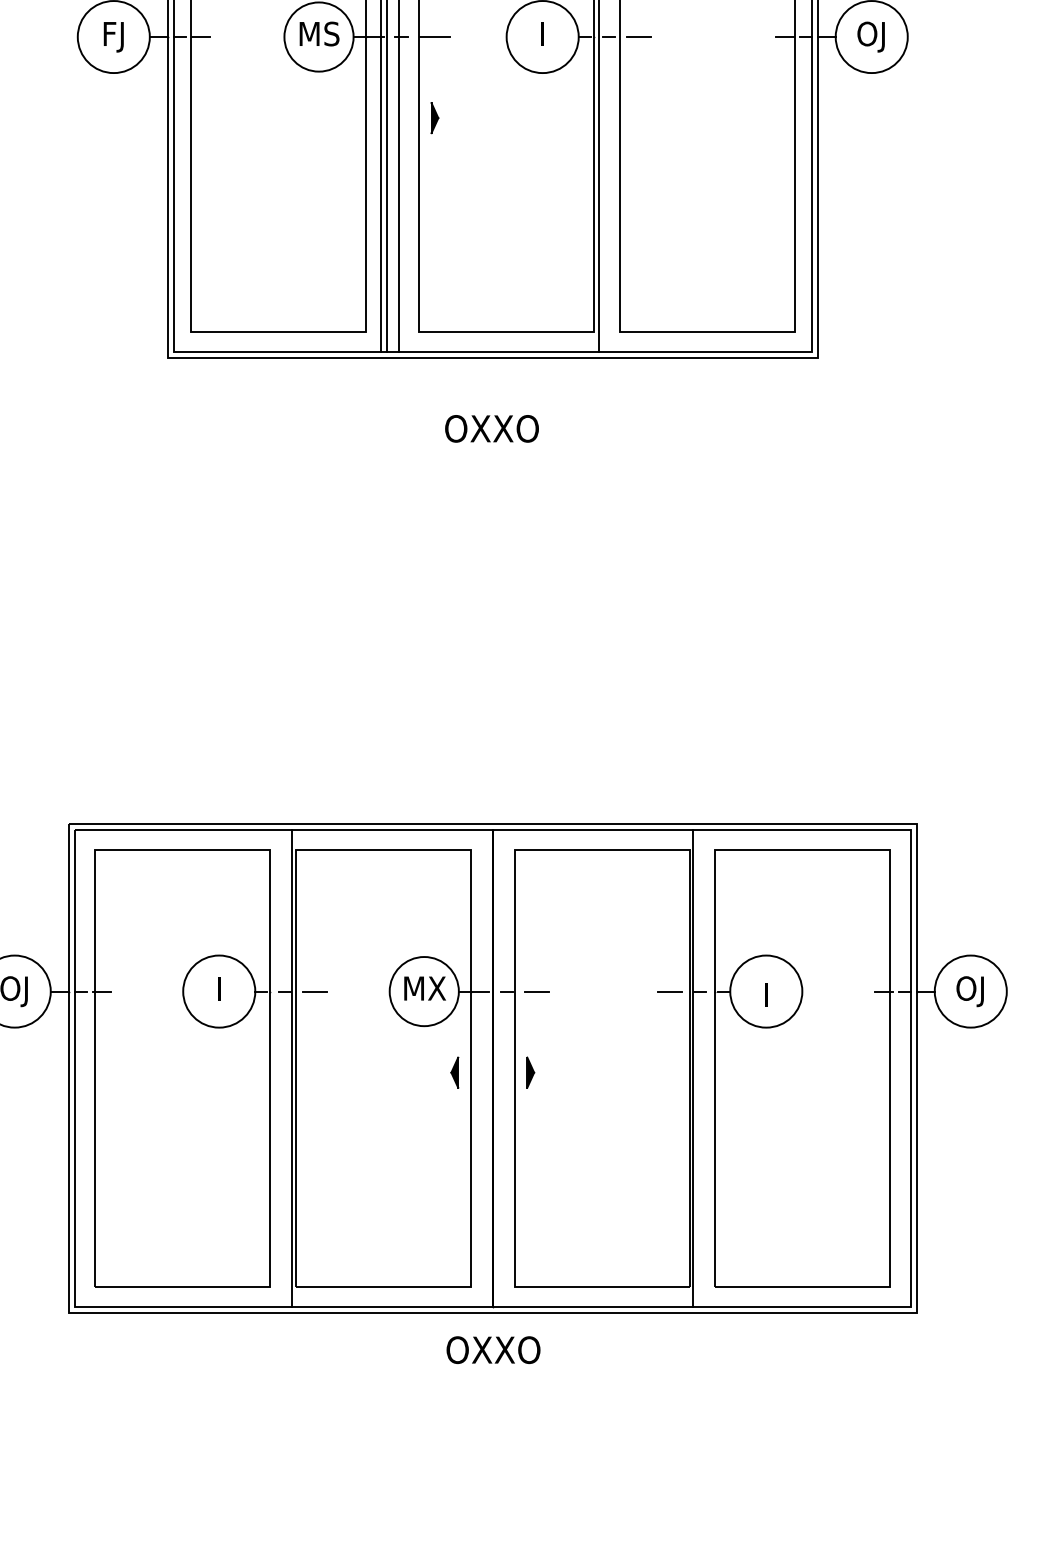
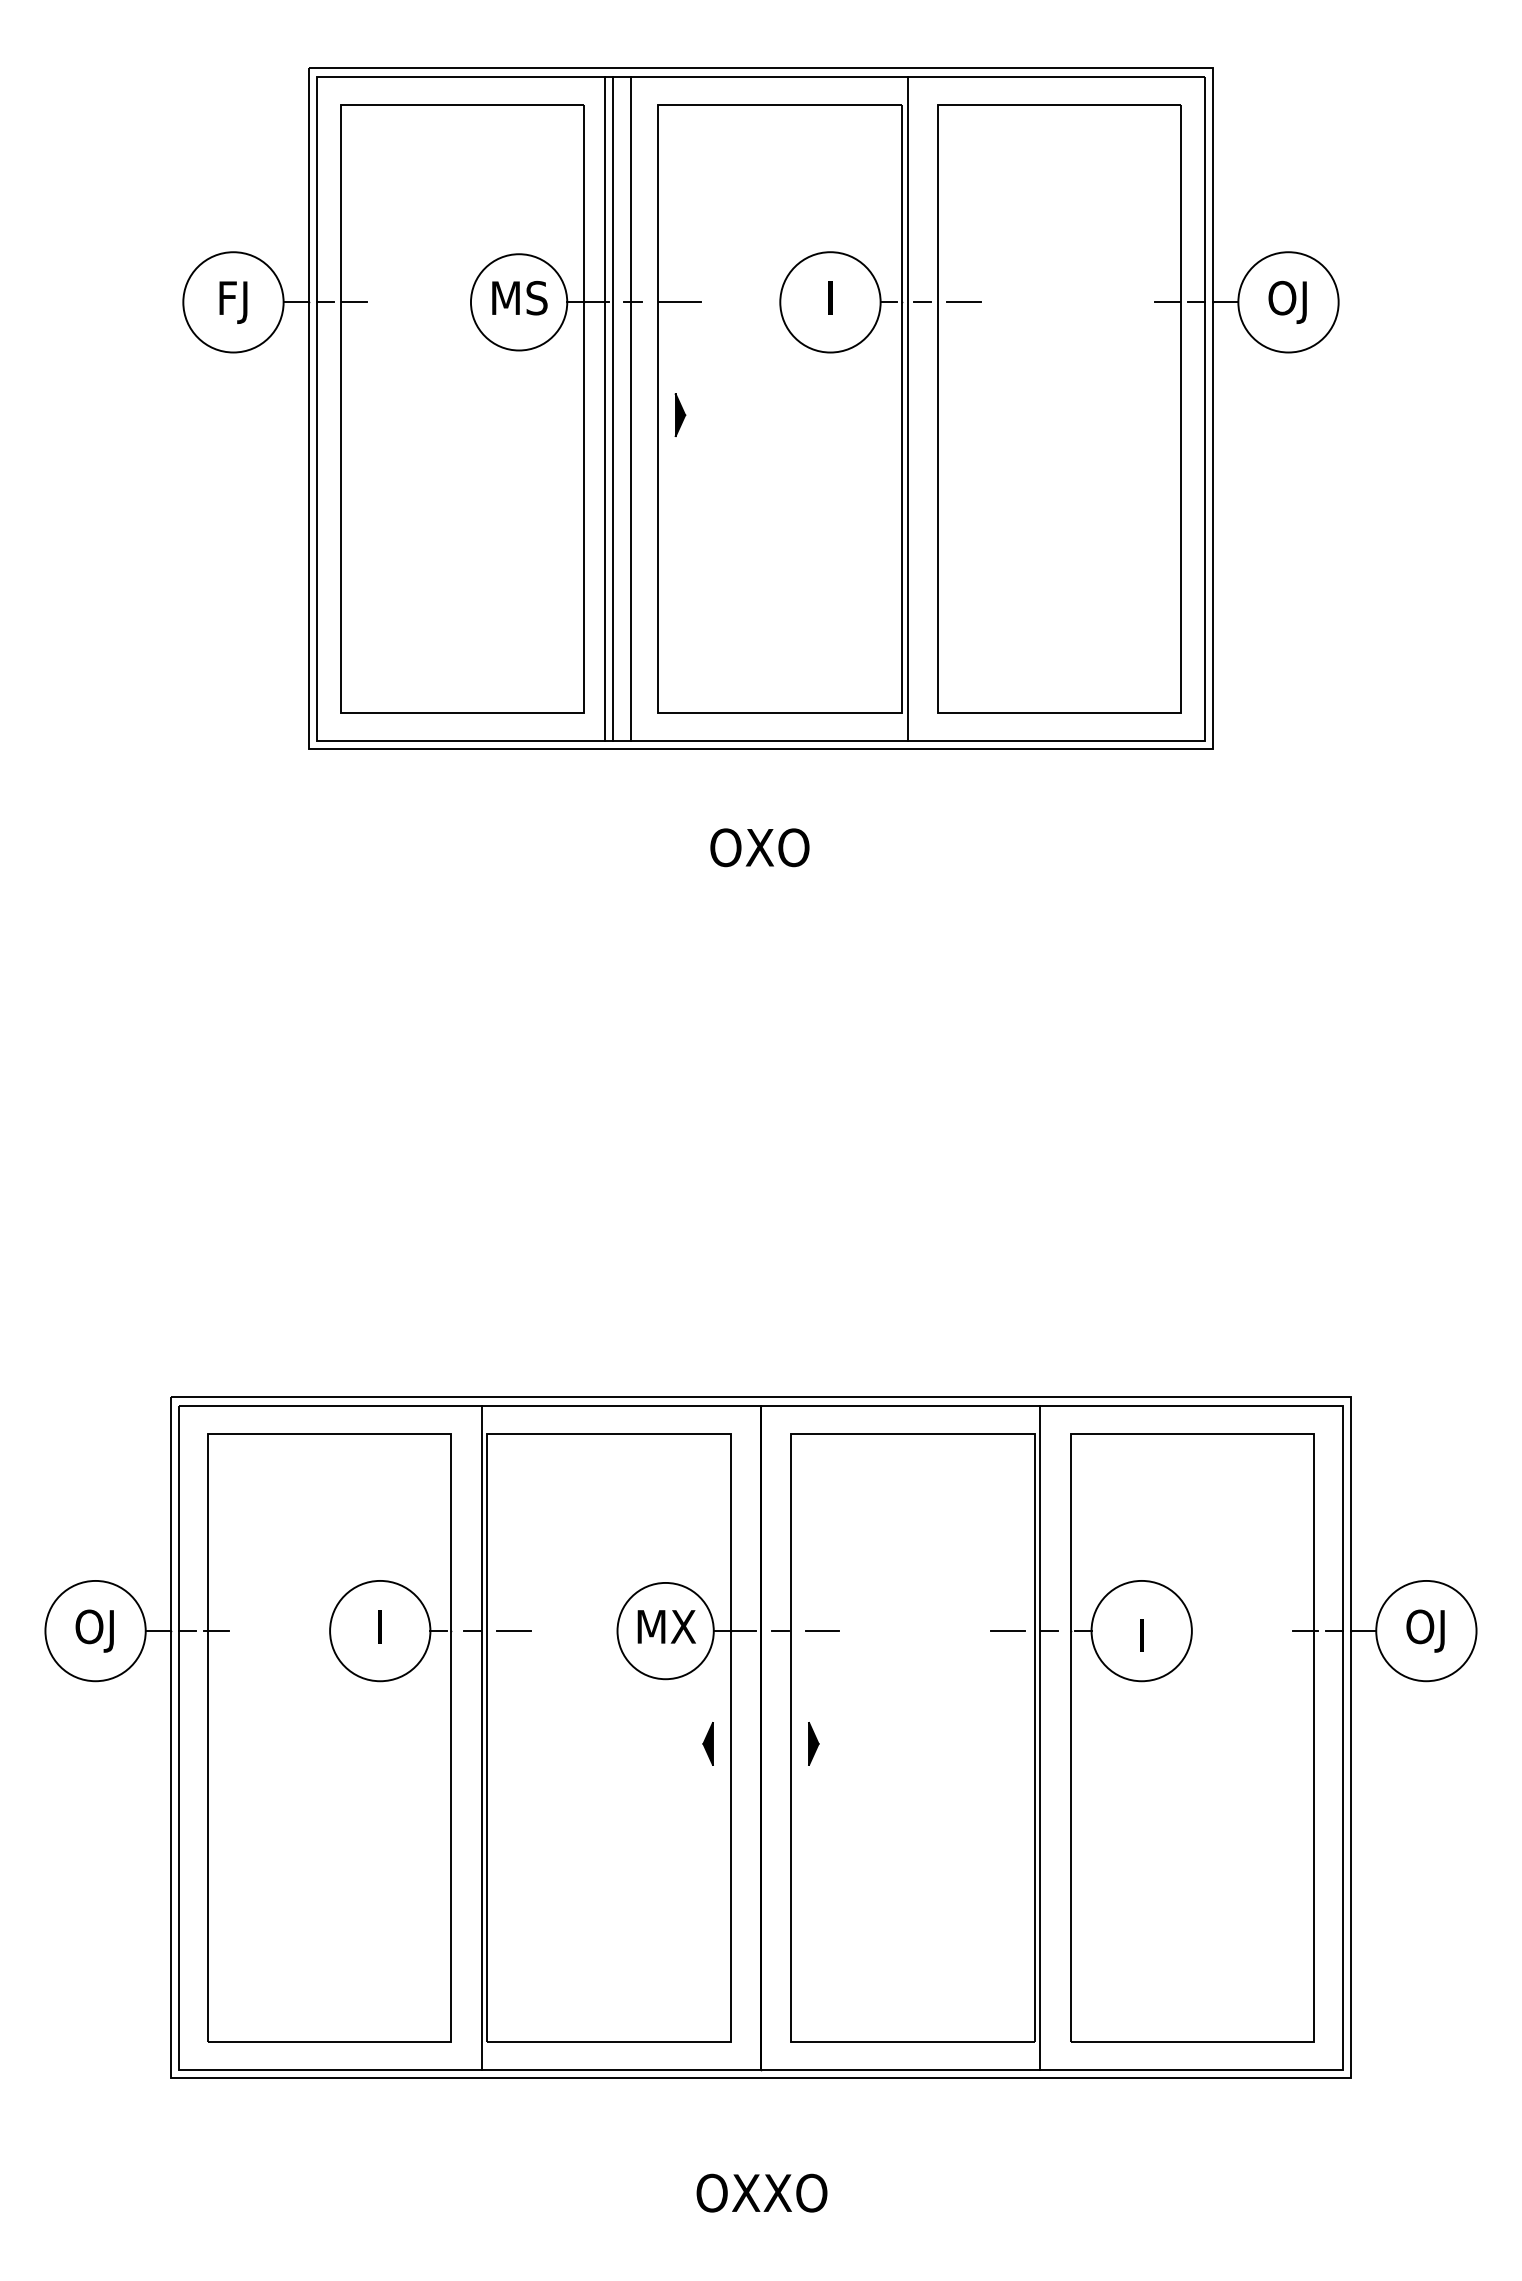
text: (491, 428) -> (759, 847), OXXO -> OXO
text: (493, 1349) -> (761, 2192), moved

